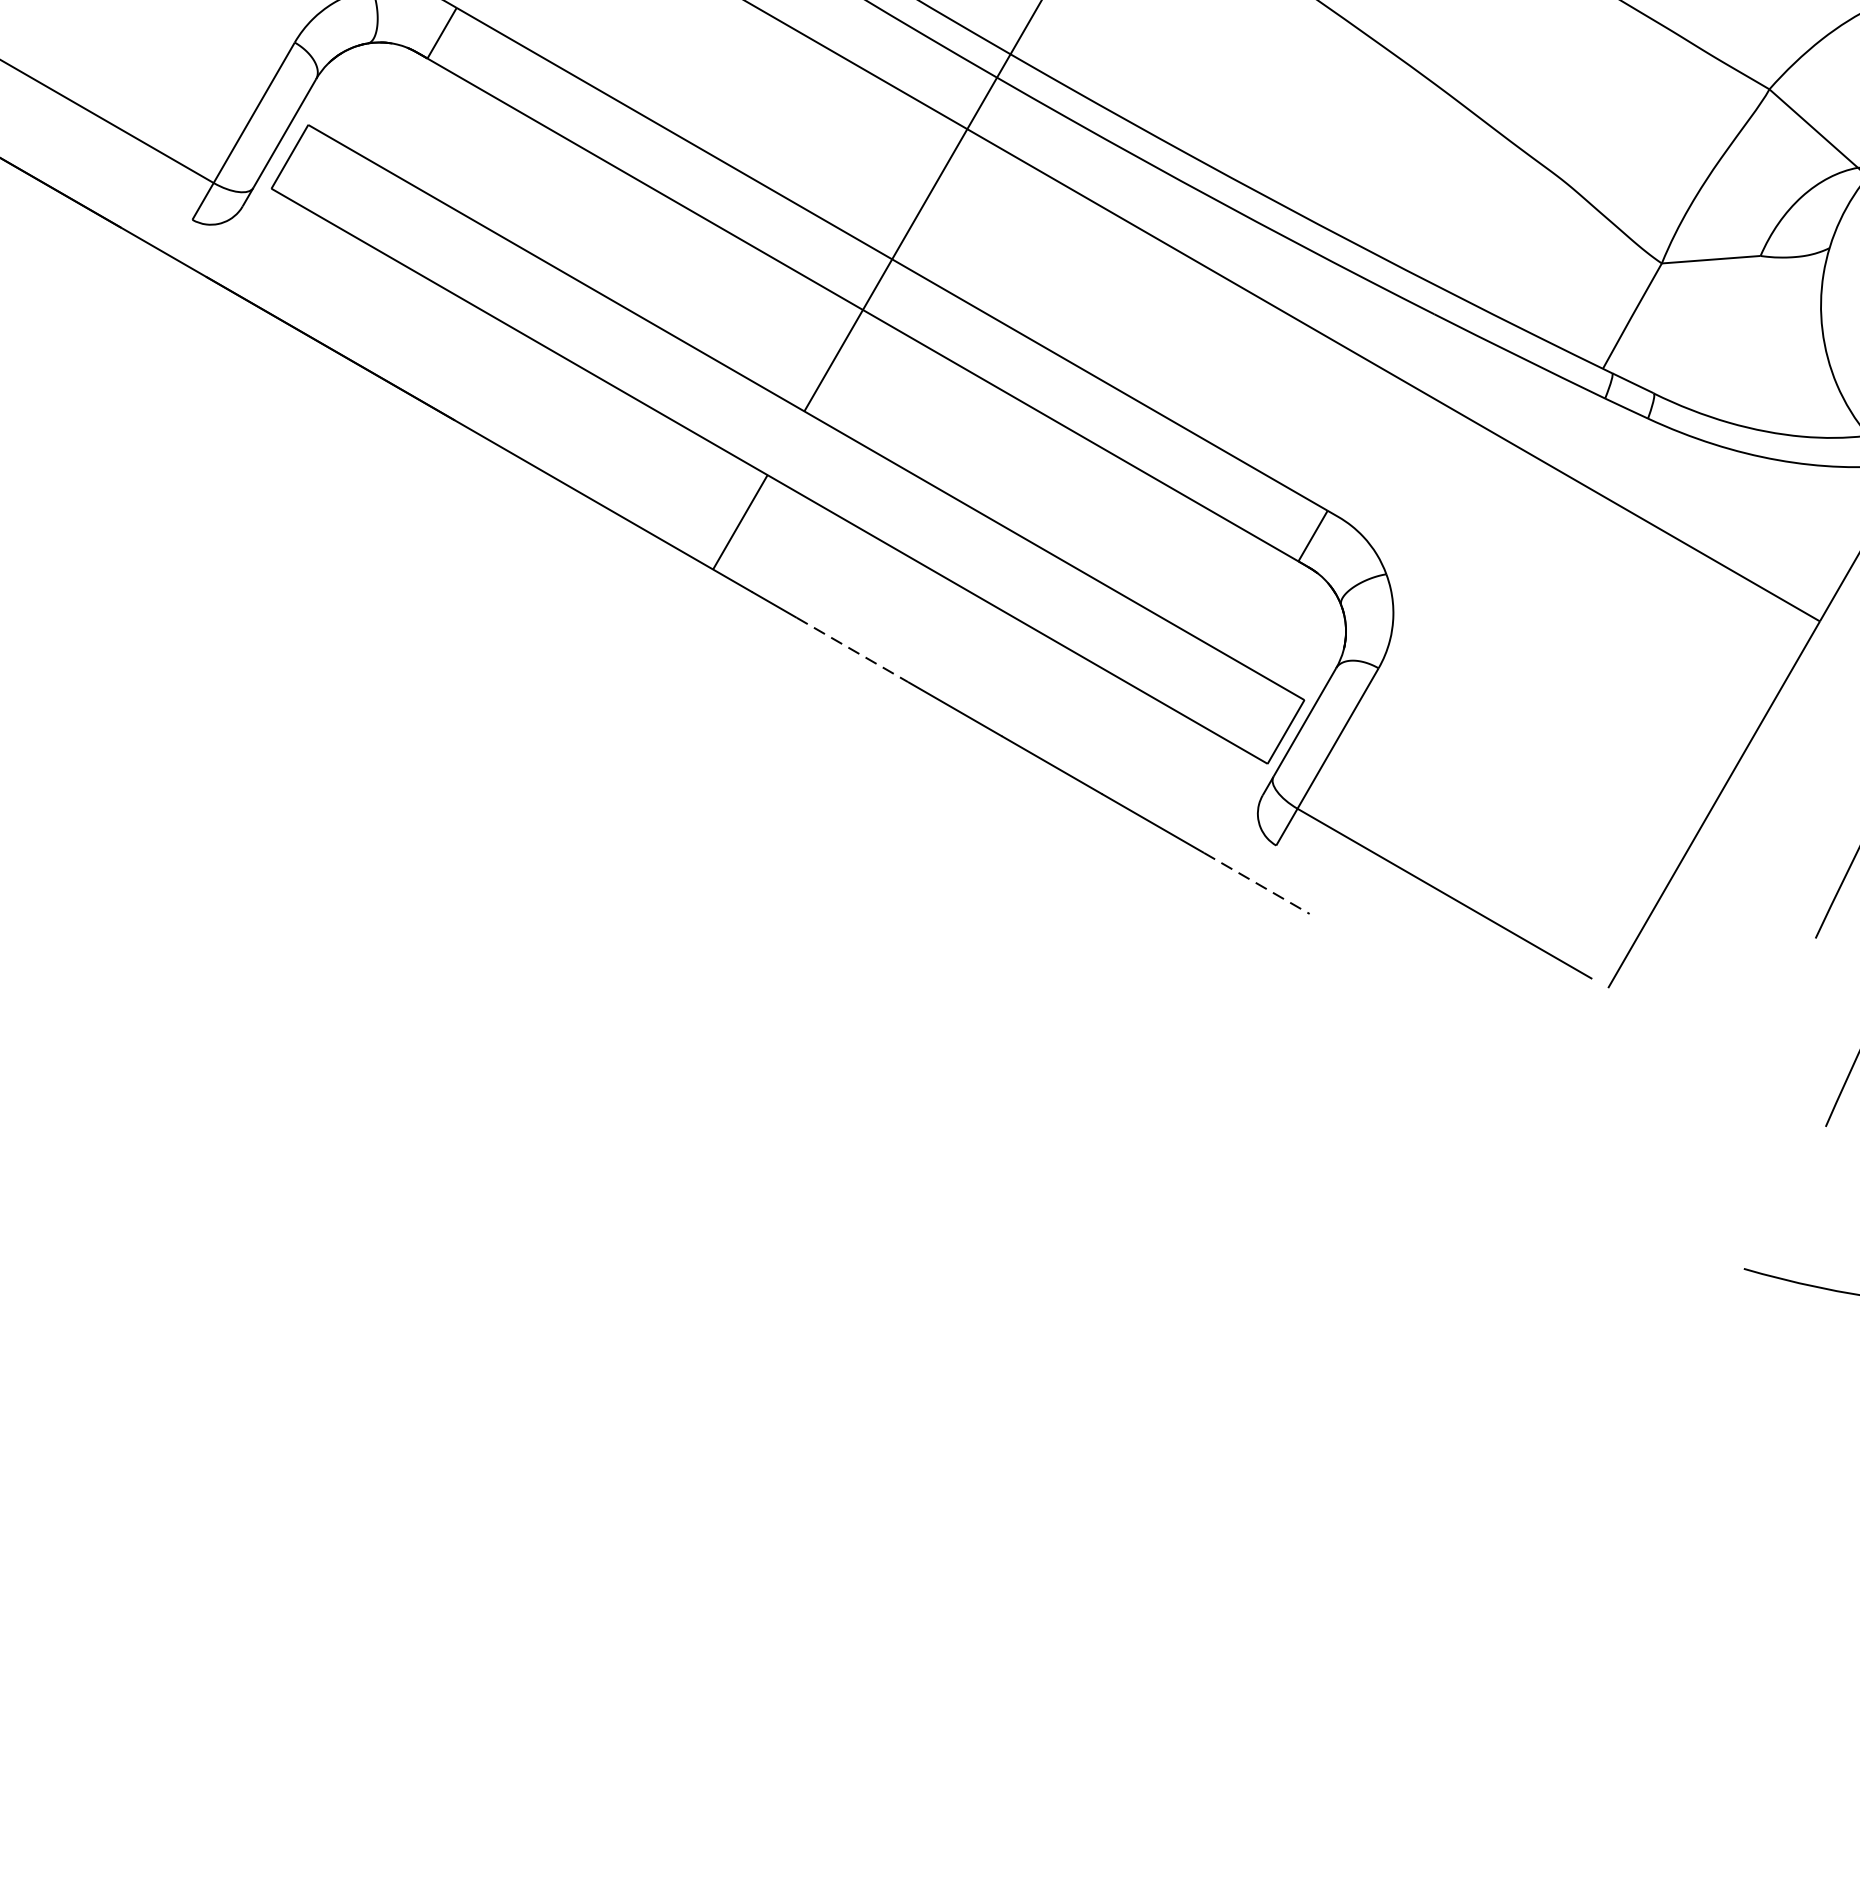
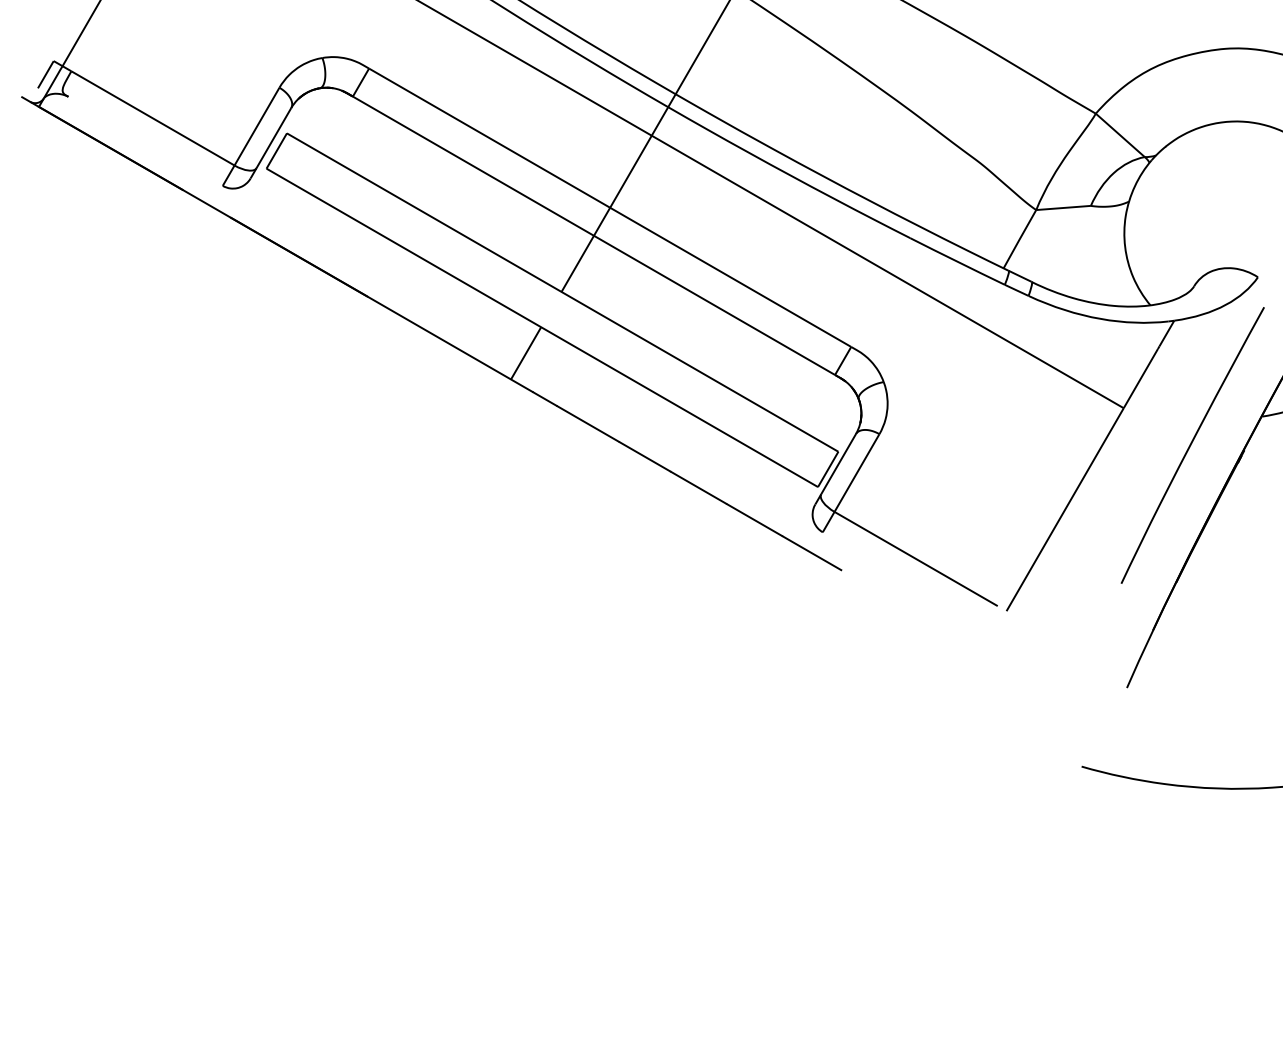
line: (853, 649) -> (588, 423), dashed -> solid
line: (1257, 883) -> (812, 553), dashed -> solid

